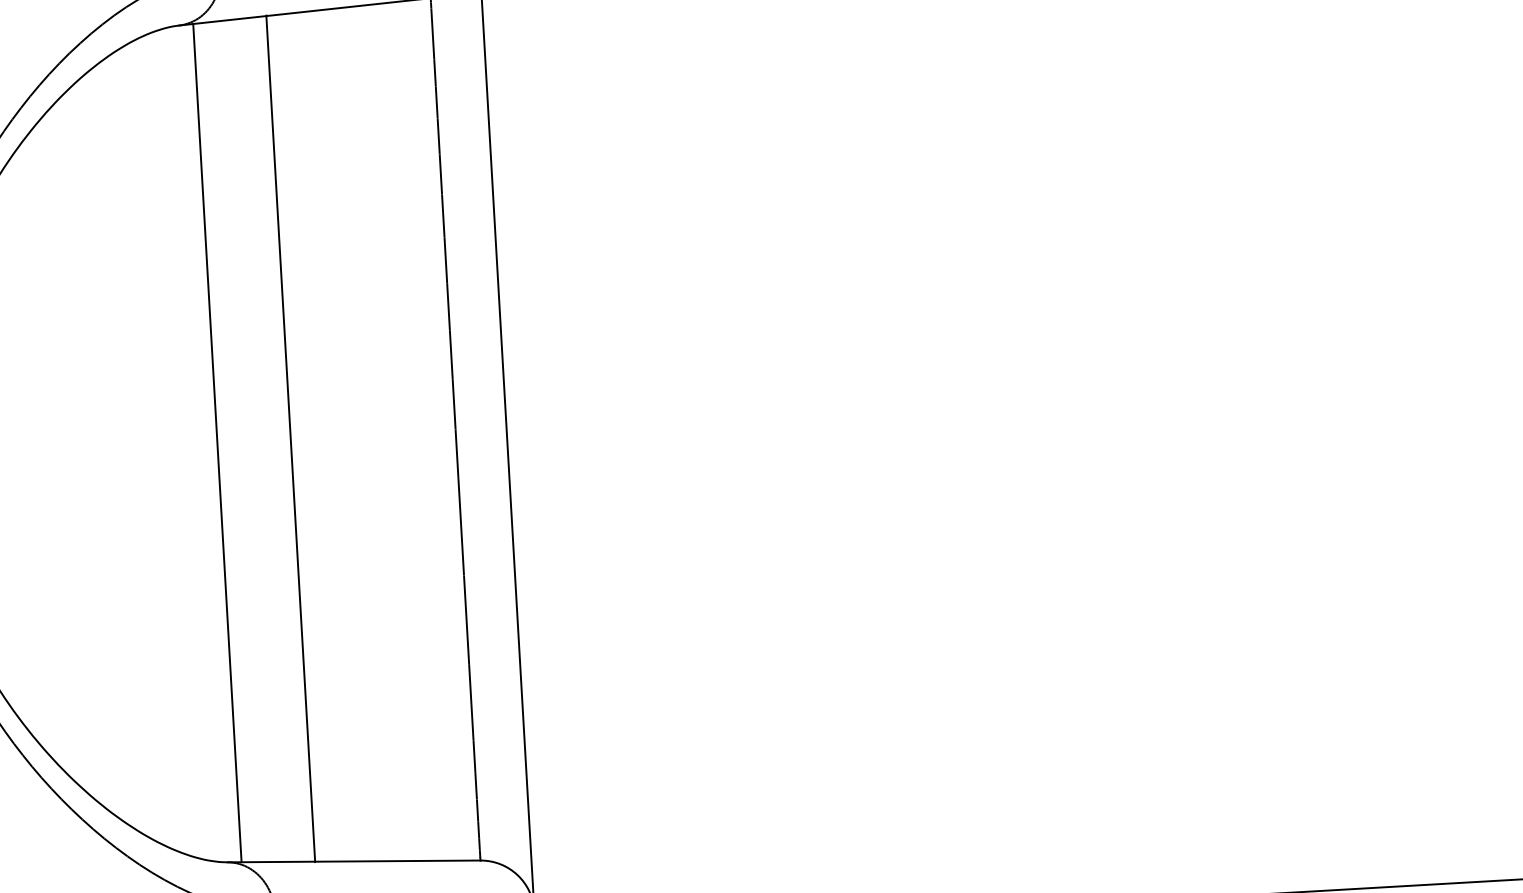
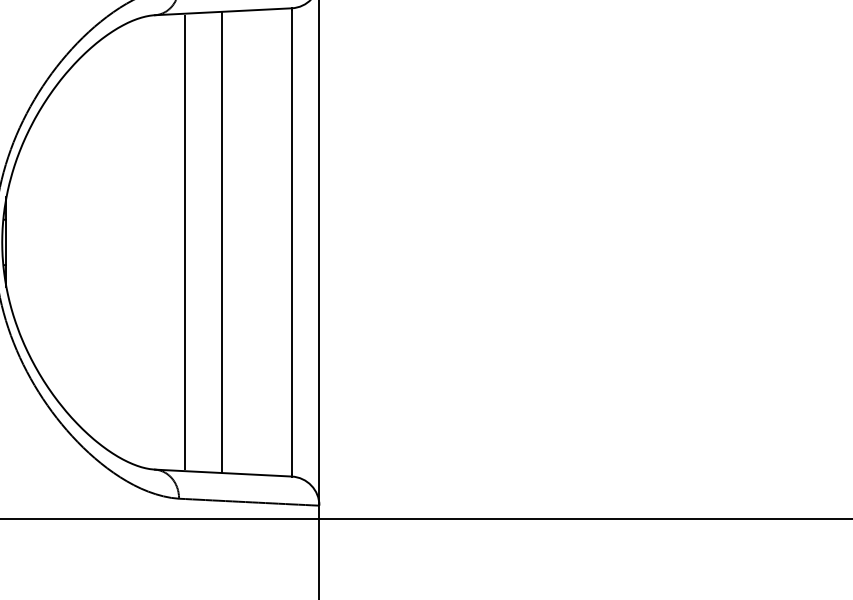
line: (291, 438) -> (222, 242), moved
line: (217, 443) -> (185, 242), moved

